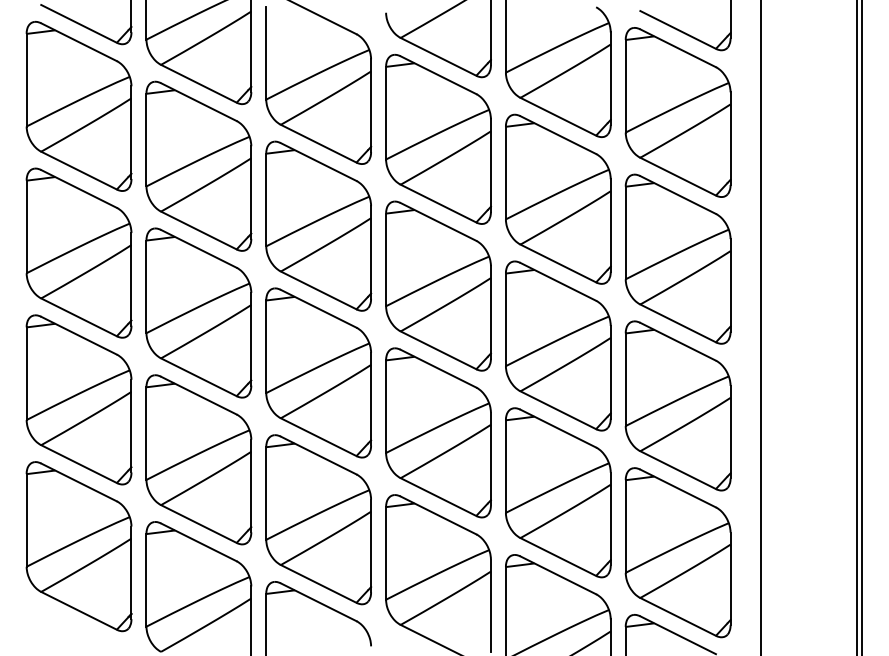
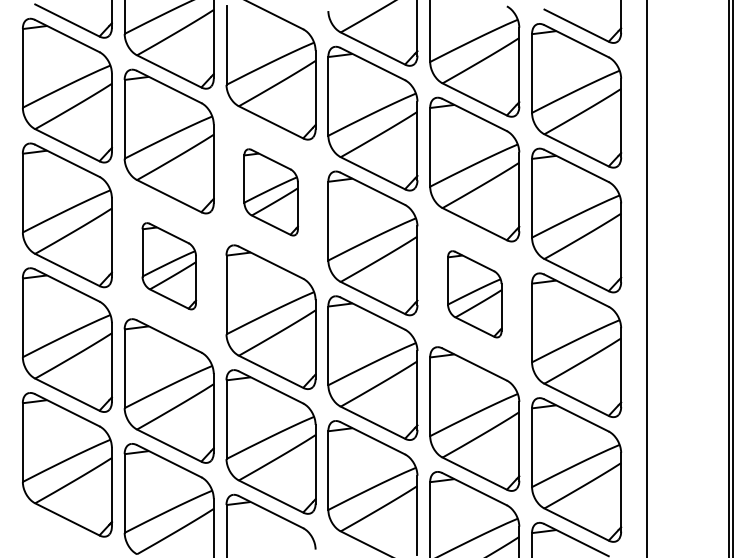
part: (318, 225) -> (270, 191), size x0.6
part: (198, 312) -> (168, 265), size x0.6
part: (558, 345) -> (474, 293), size x0.6

